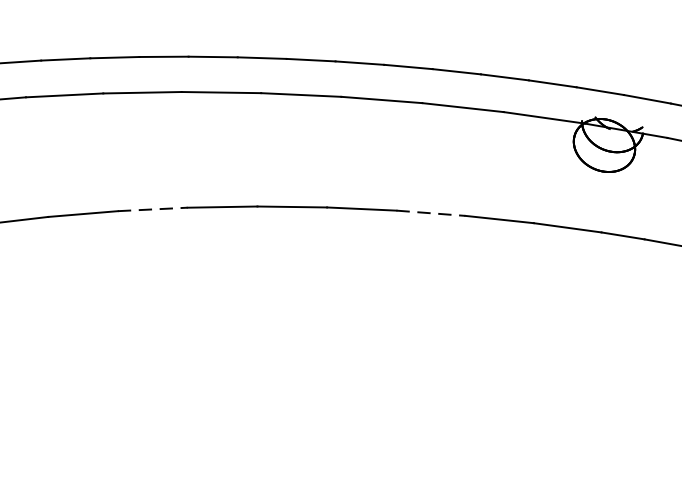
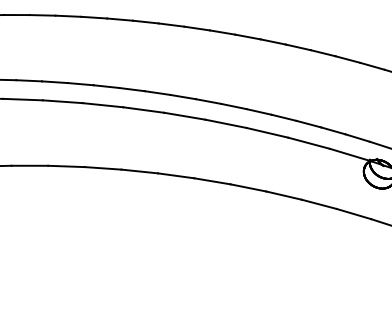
line: (154, 209) -> (140, 171), dashed -> solid
line: (431, 212) -> (284, 195), dashed -> solid

